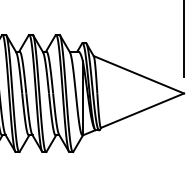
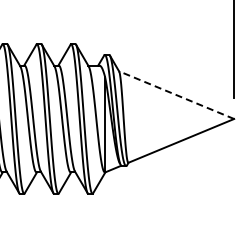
line: (138, 75) -> (176, 95), solid -> dashed

